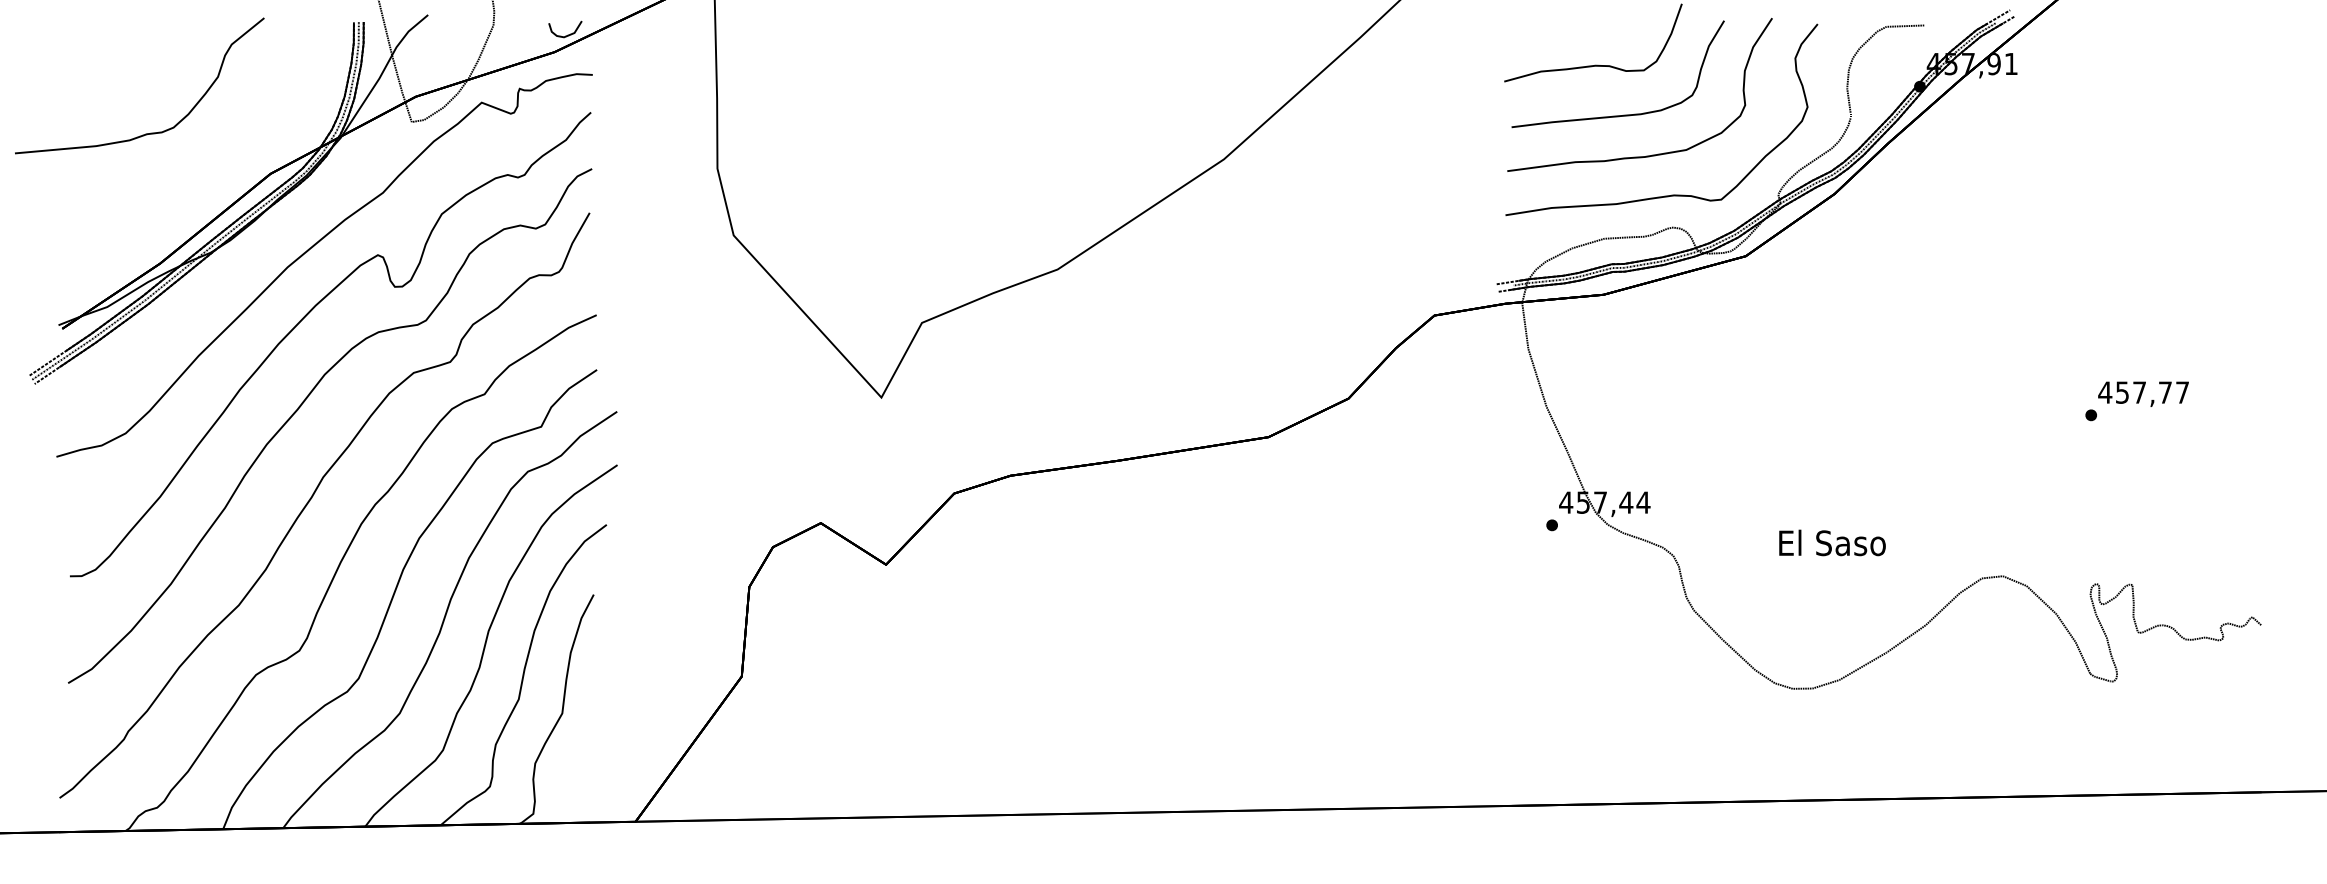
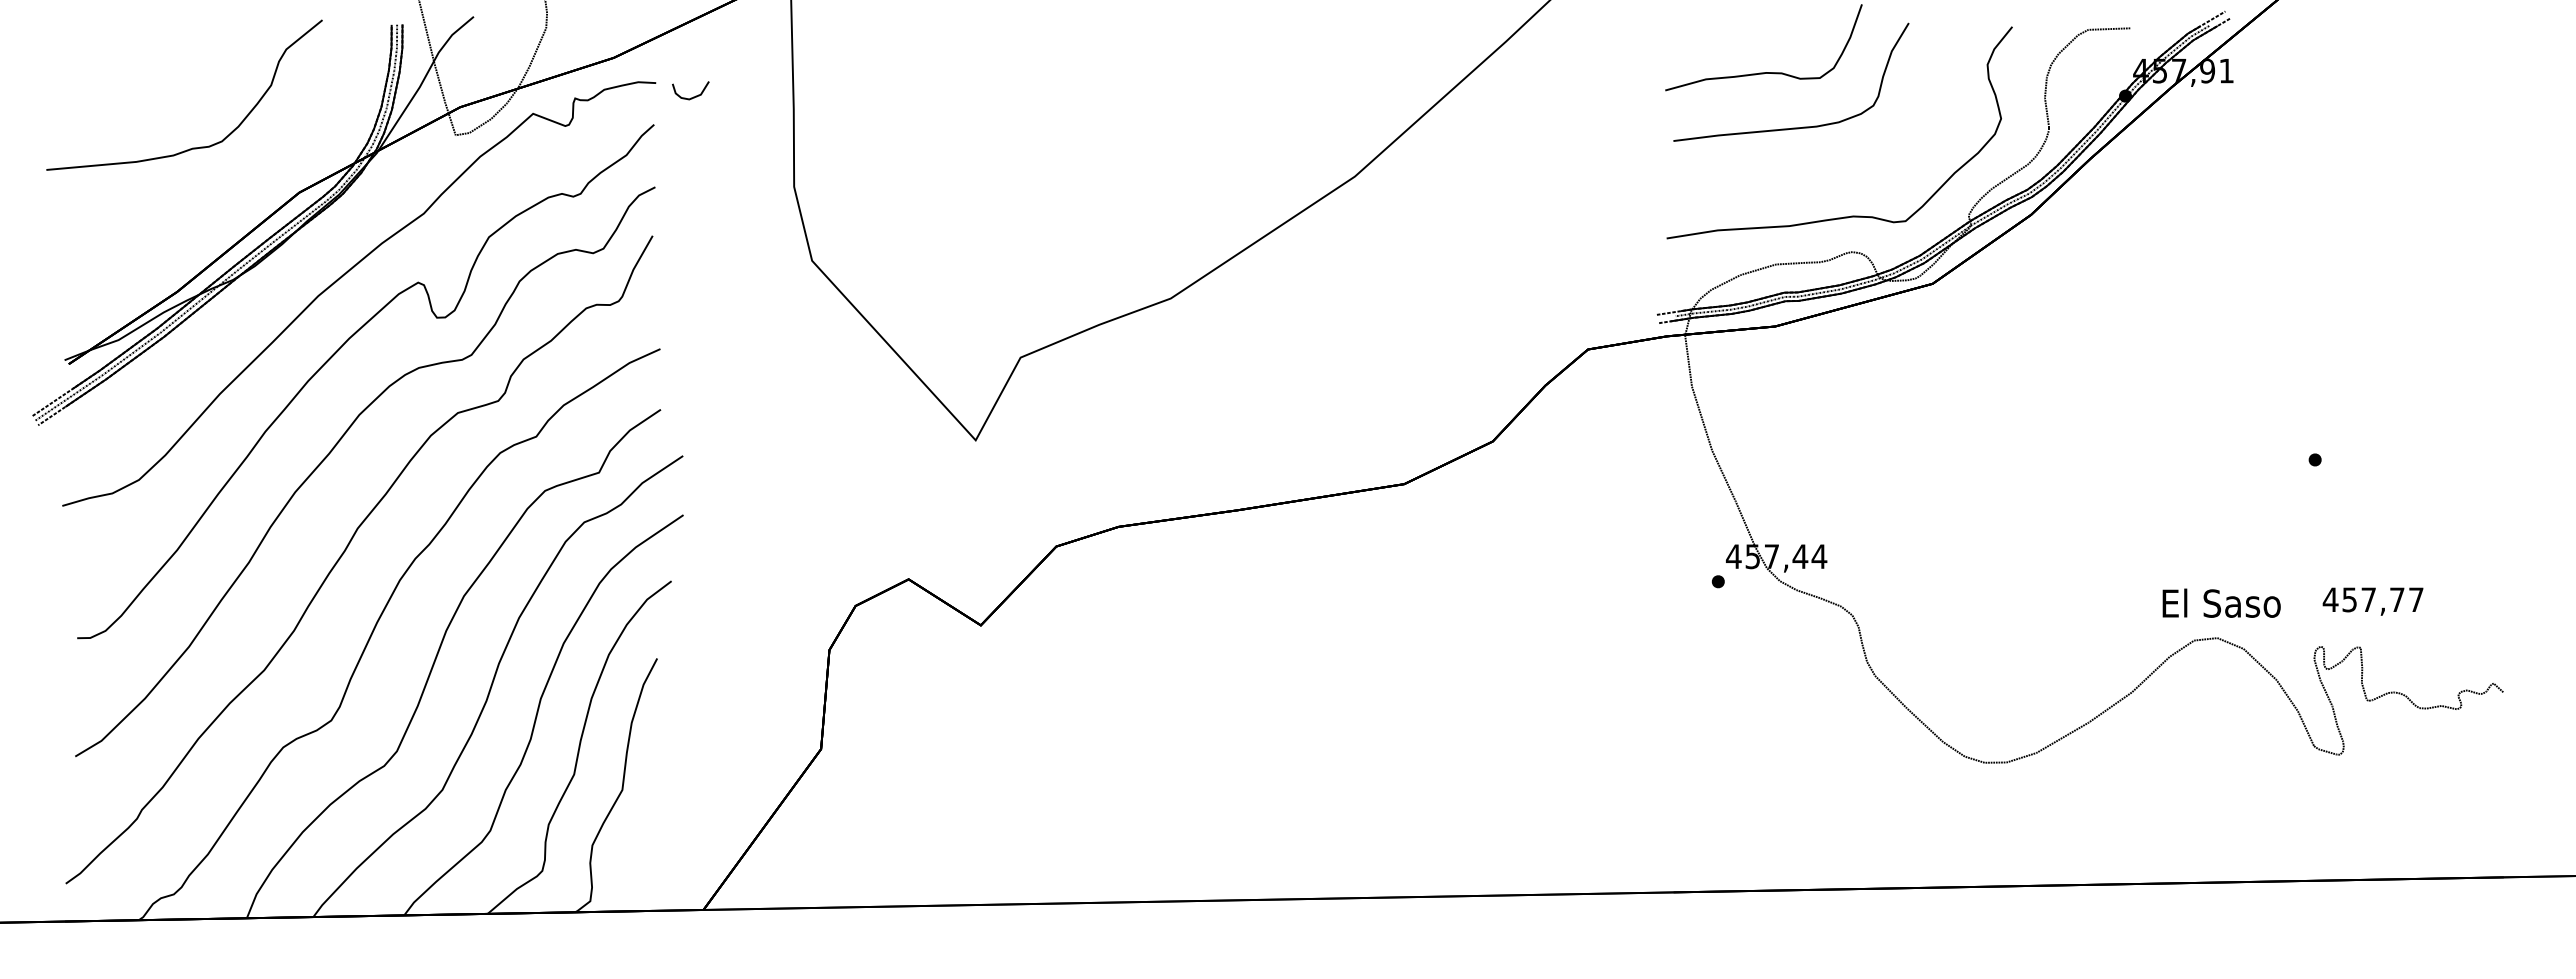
curve: (567, 34) -> (693, 96), moved
curve: (146, 133) -> (192, 147), moved
curve: (1651, 154) -> (1828, 171), removed
text: (2143, 394) -> (2372, 601), moved
text: (1832, 542) -> (2221, 602), moved

